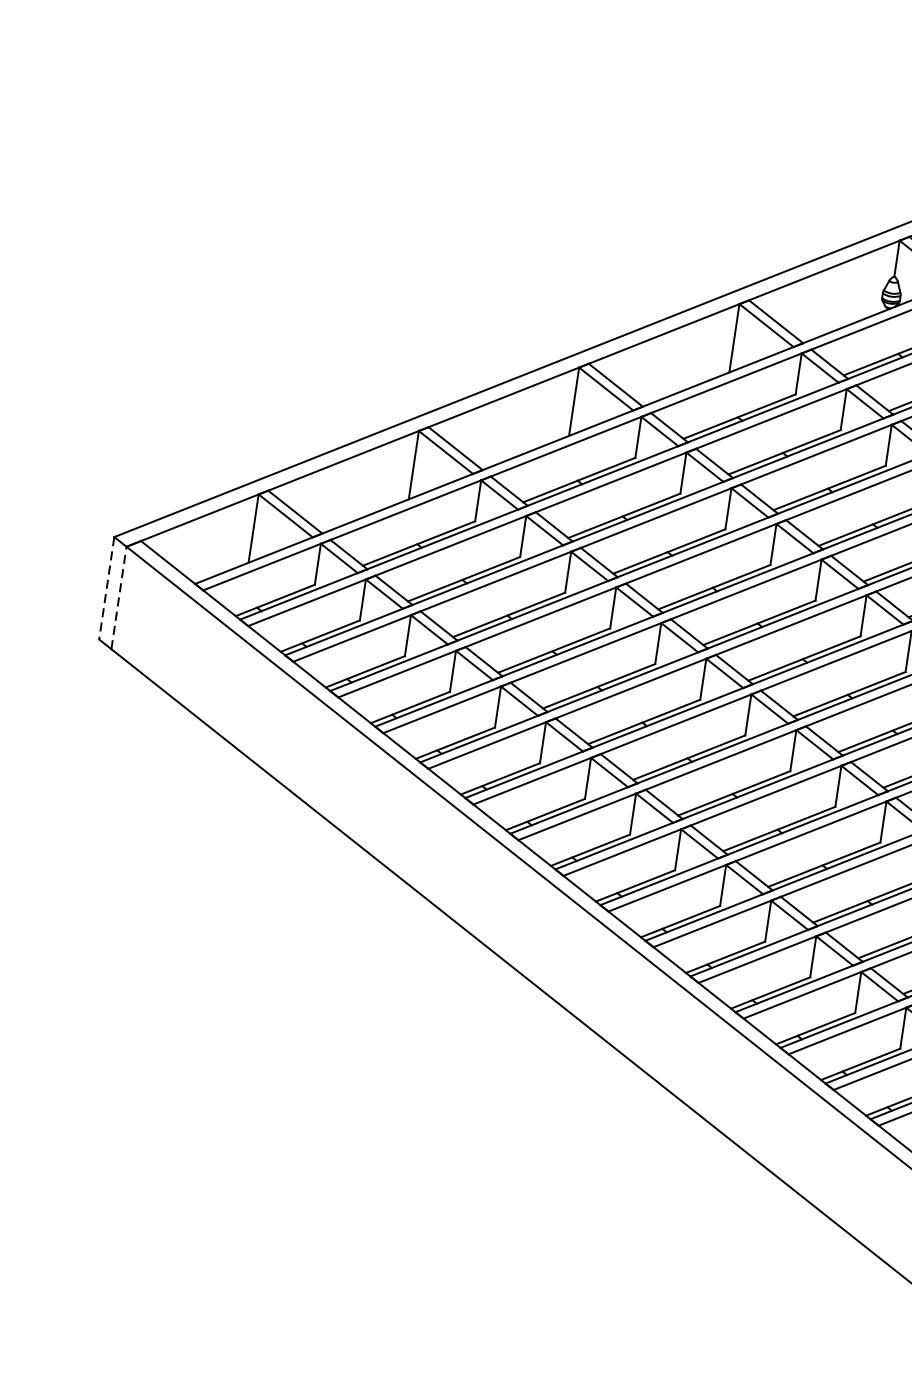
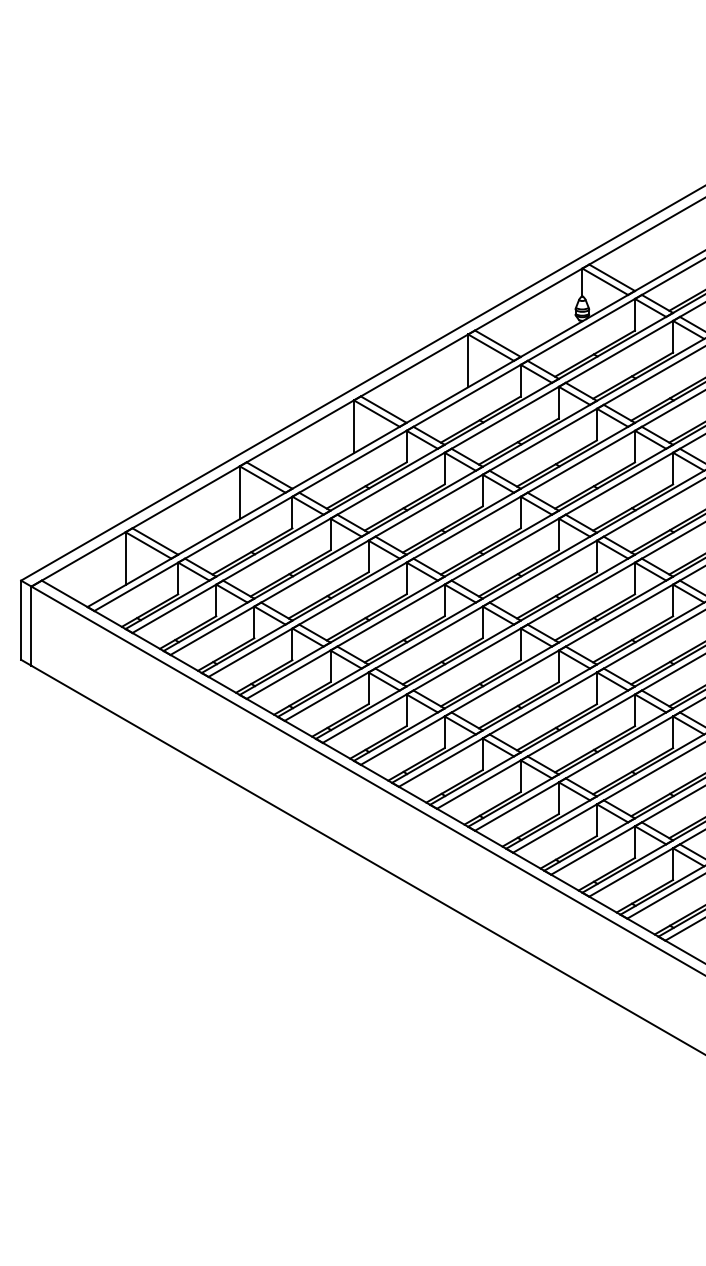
line: (107, 588) -> (21, 620), dashed -> solid
line: (118, 598) -> (31, 626), dashed -> solid

